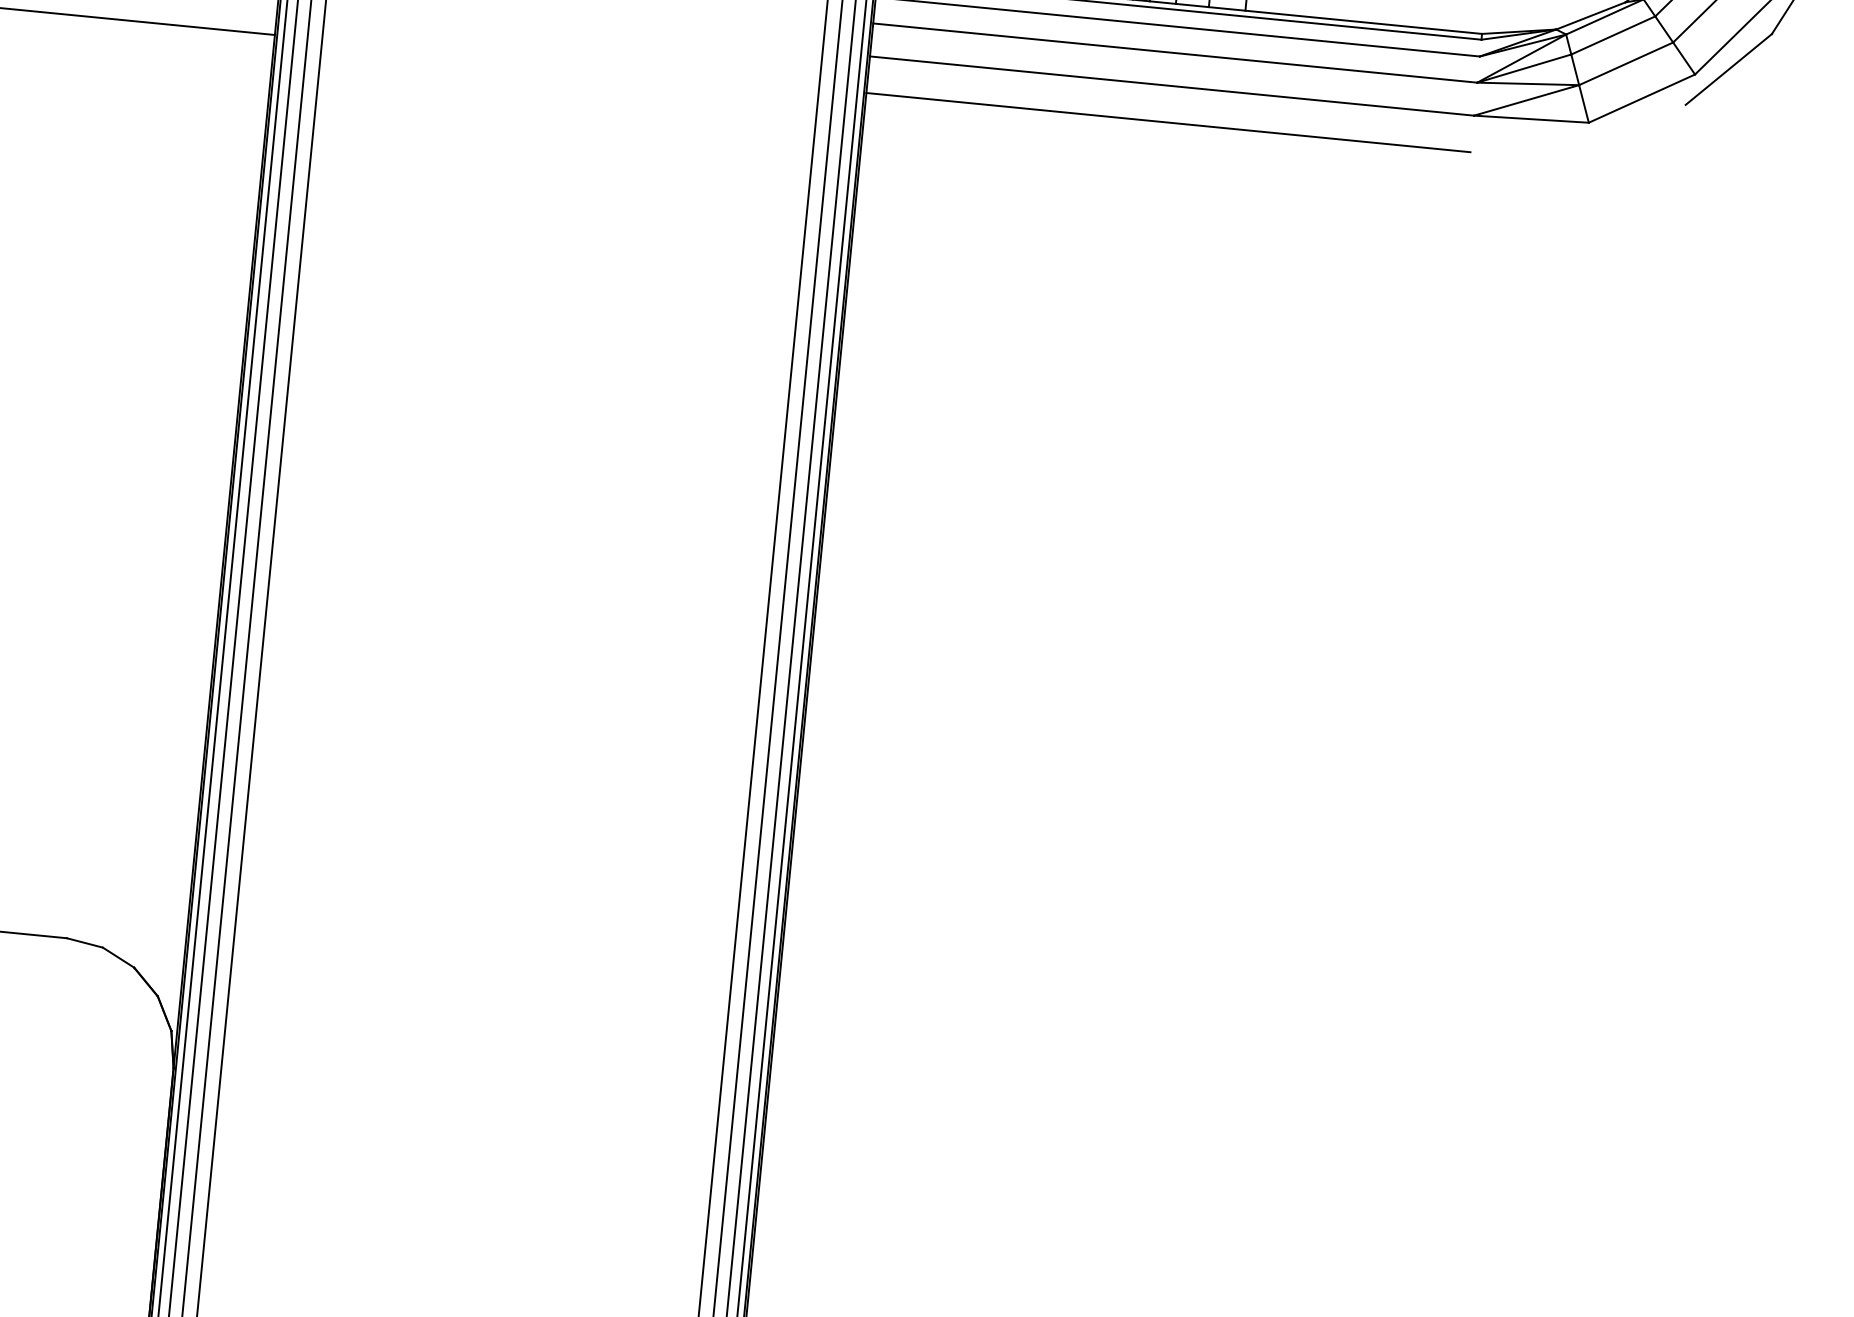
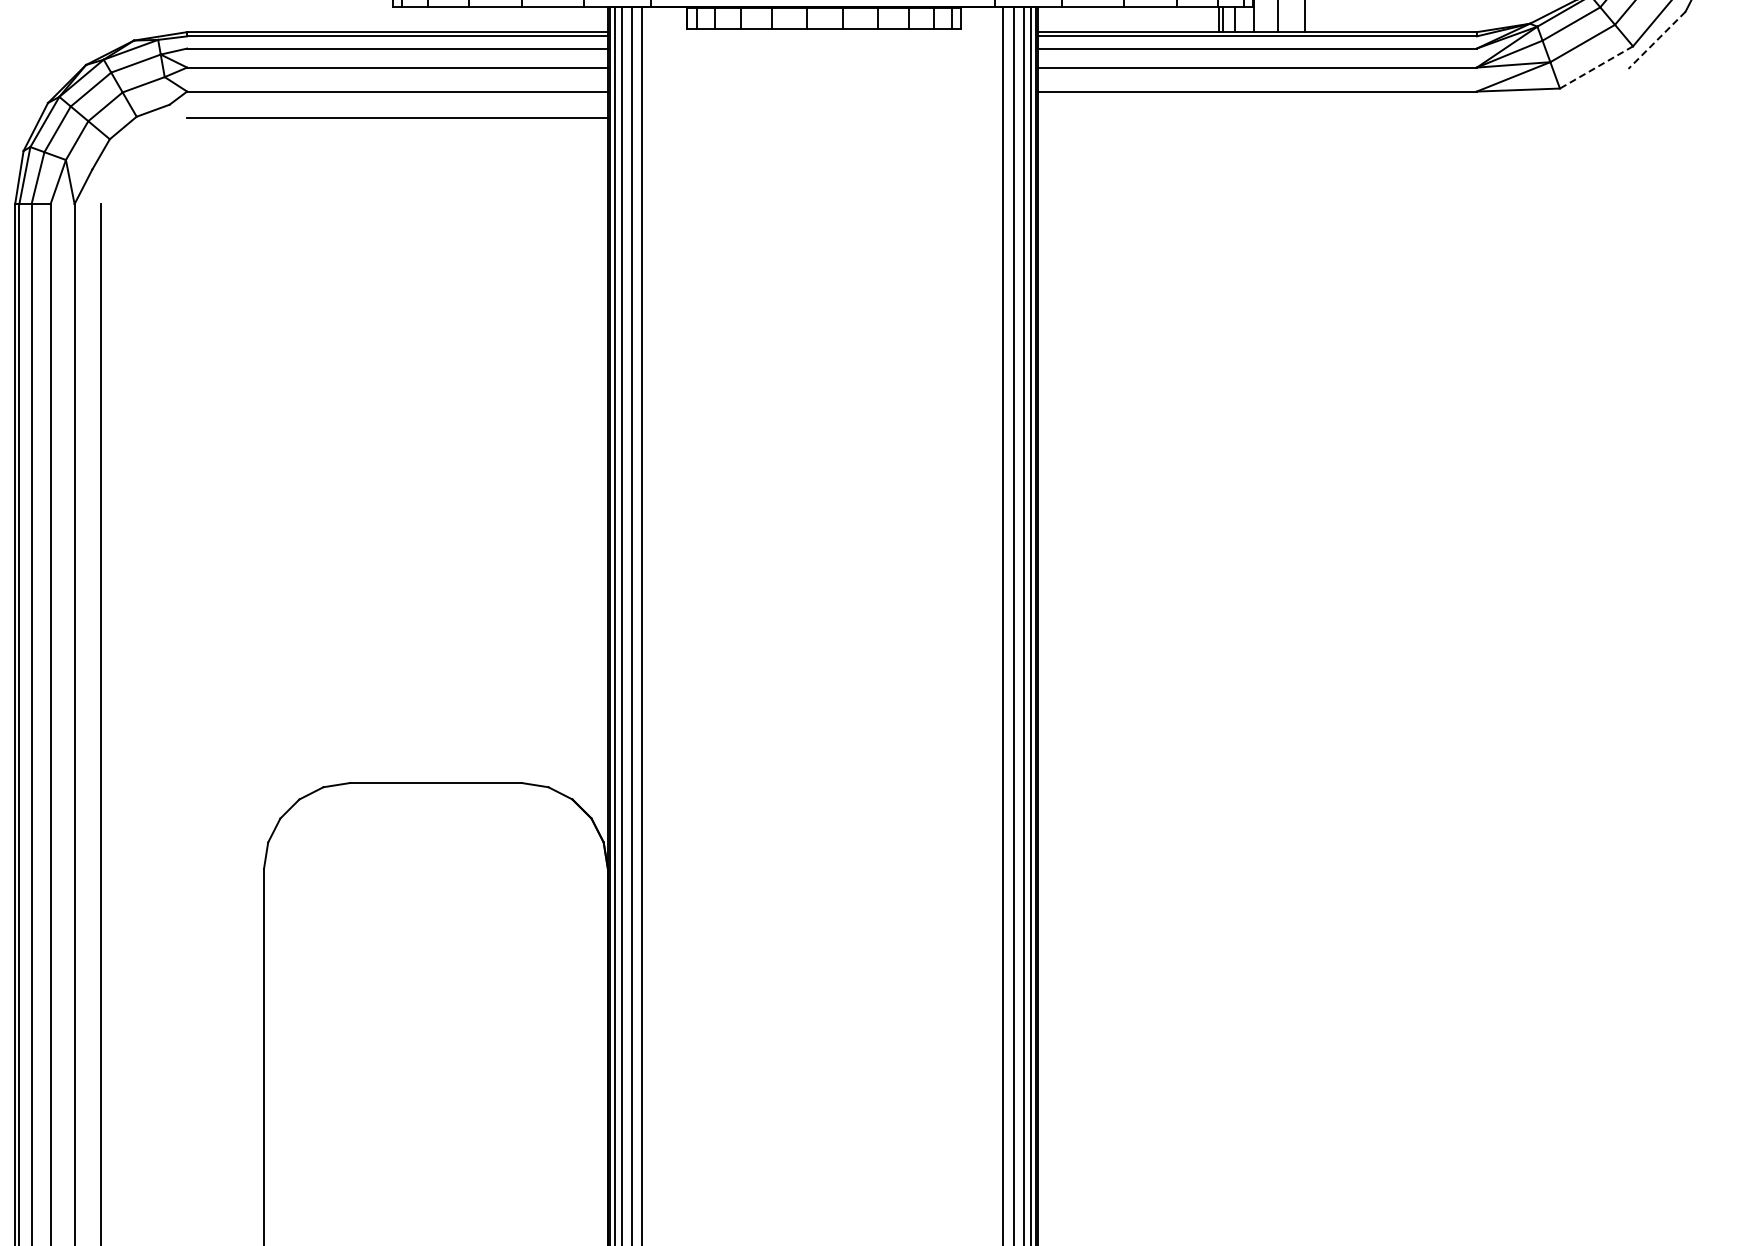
line: (1728, 69) -> (1656, 40), solid -> dashed
line: (1641, 98) -> (1596, 67), solid -> dashed
line: (1167, 122) -> (1256, 118), removed

